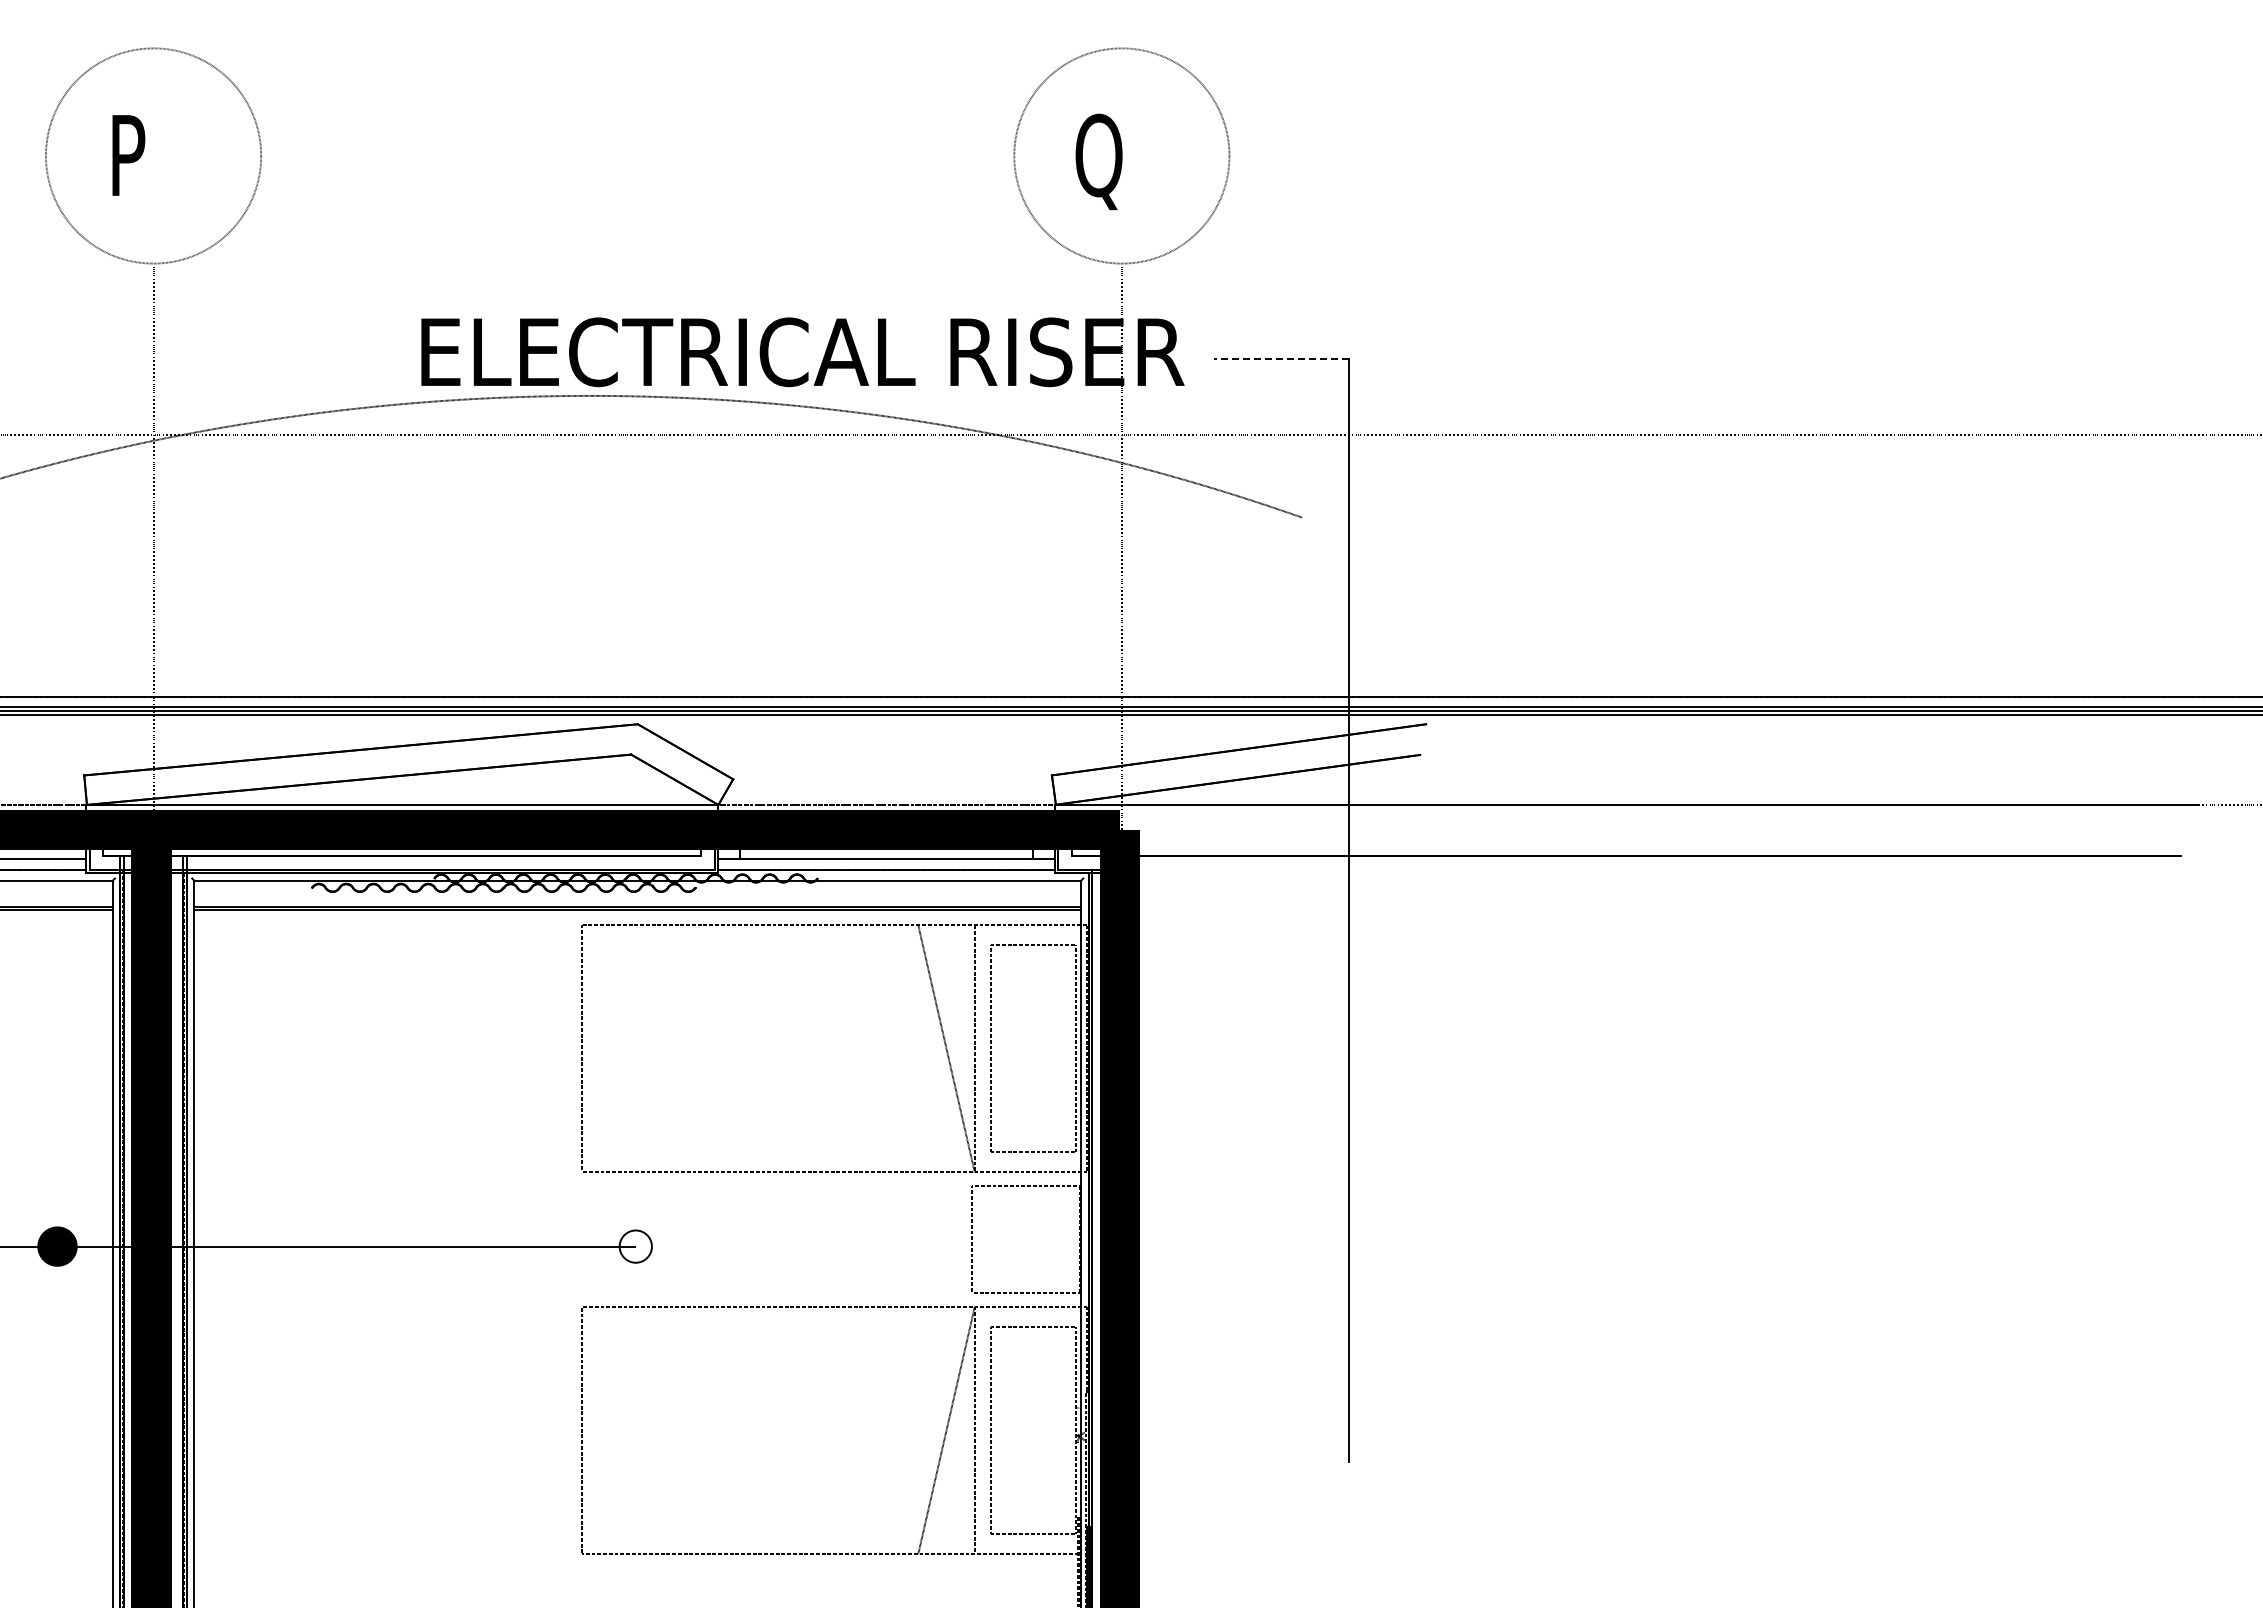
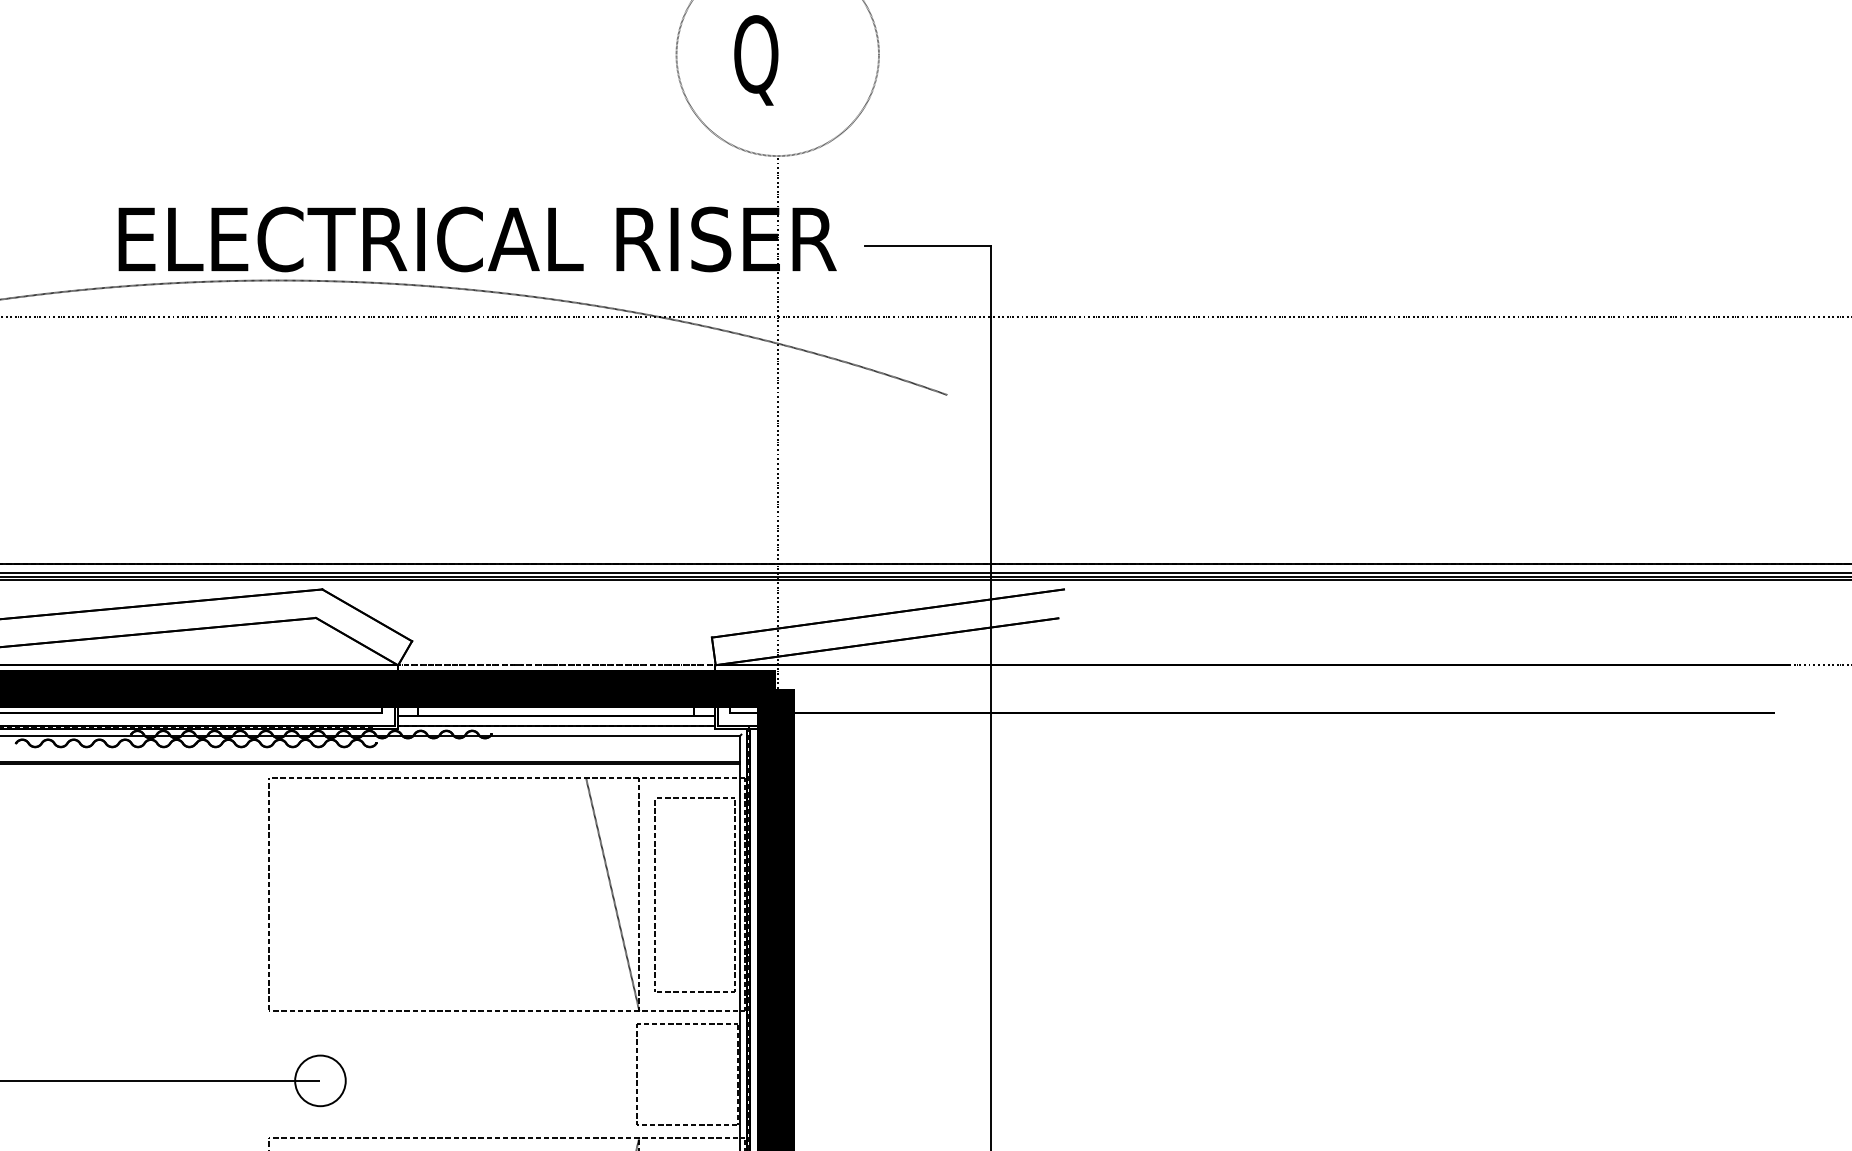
line: (1280, 359) -> (926, 246), dashed -> solid
circle: (635, 1246) -> (320, 1080), size x1.67

